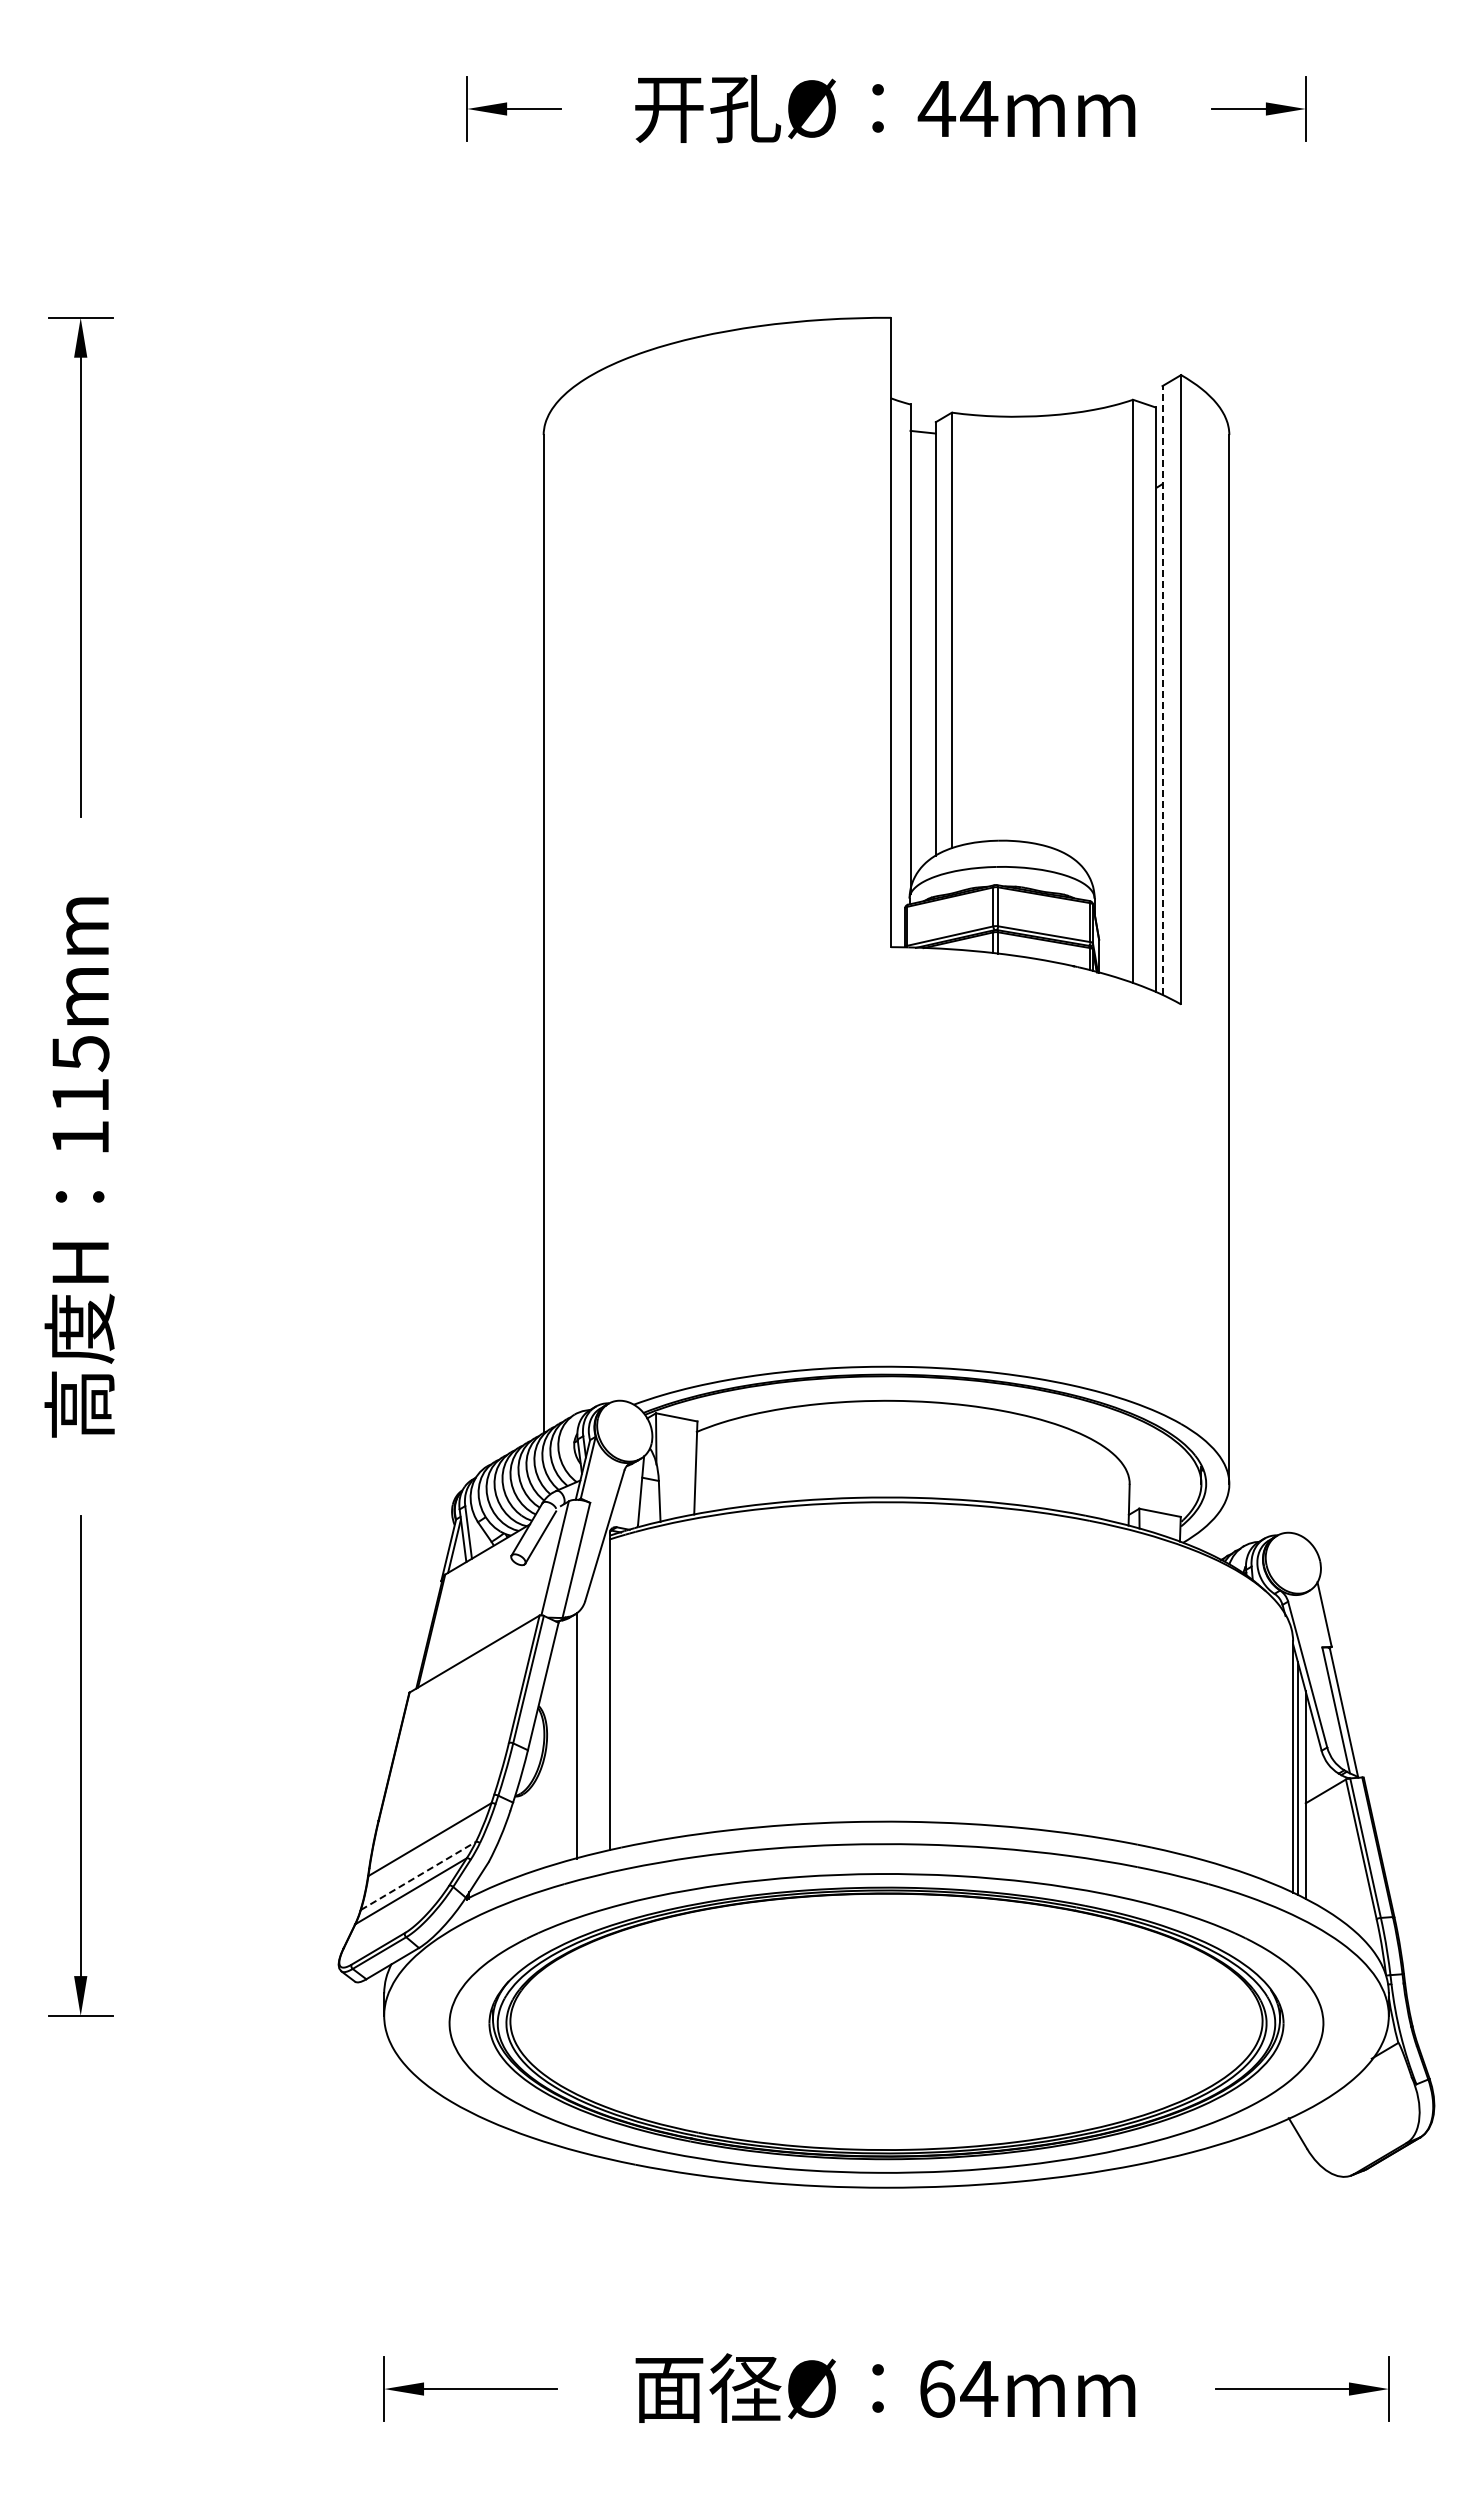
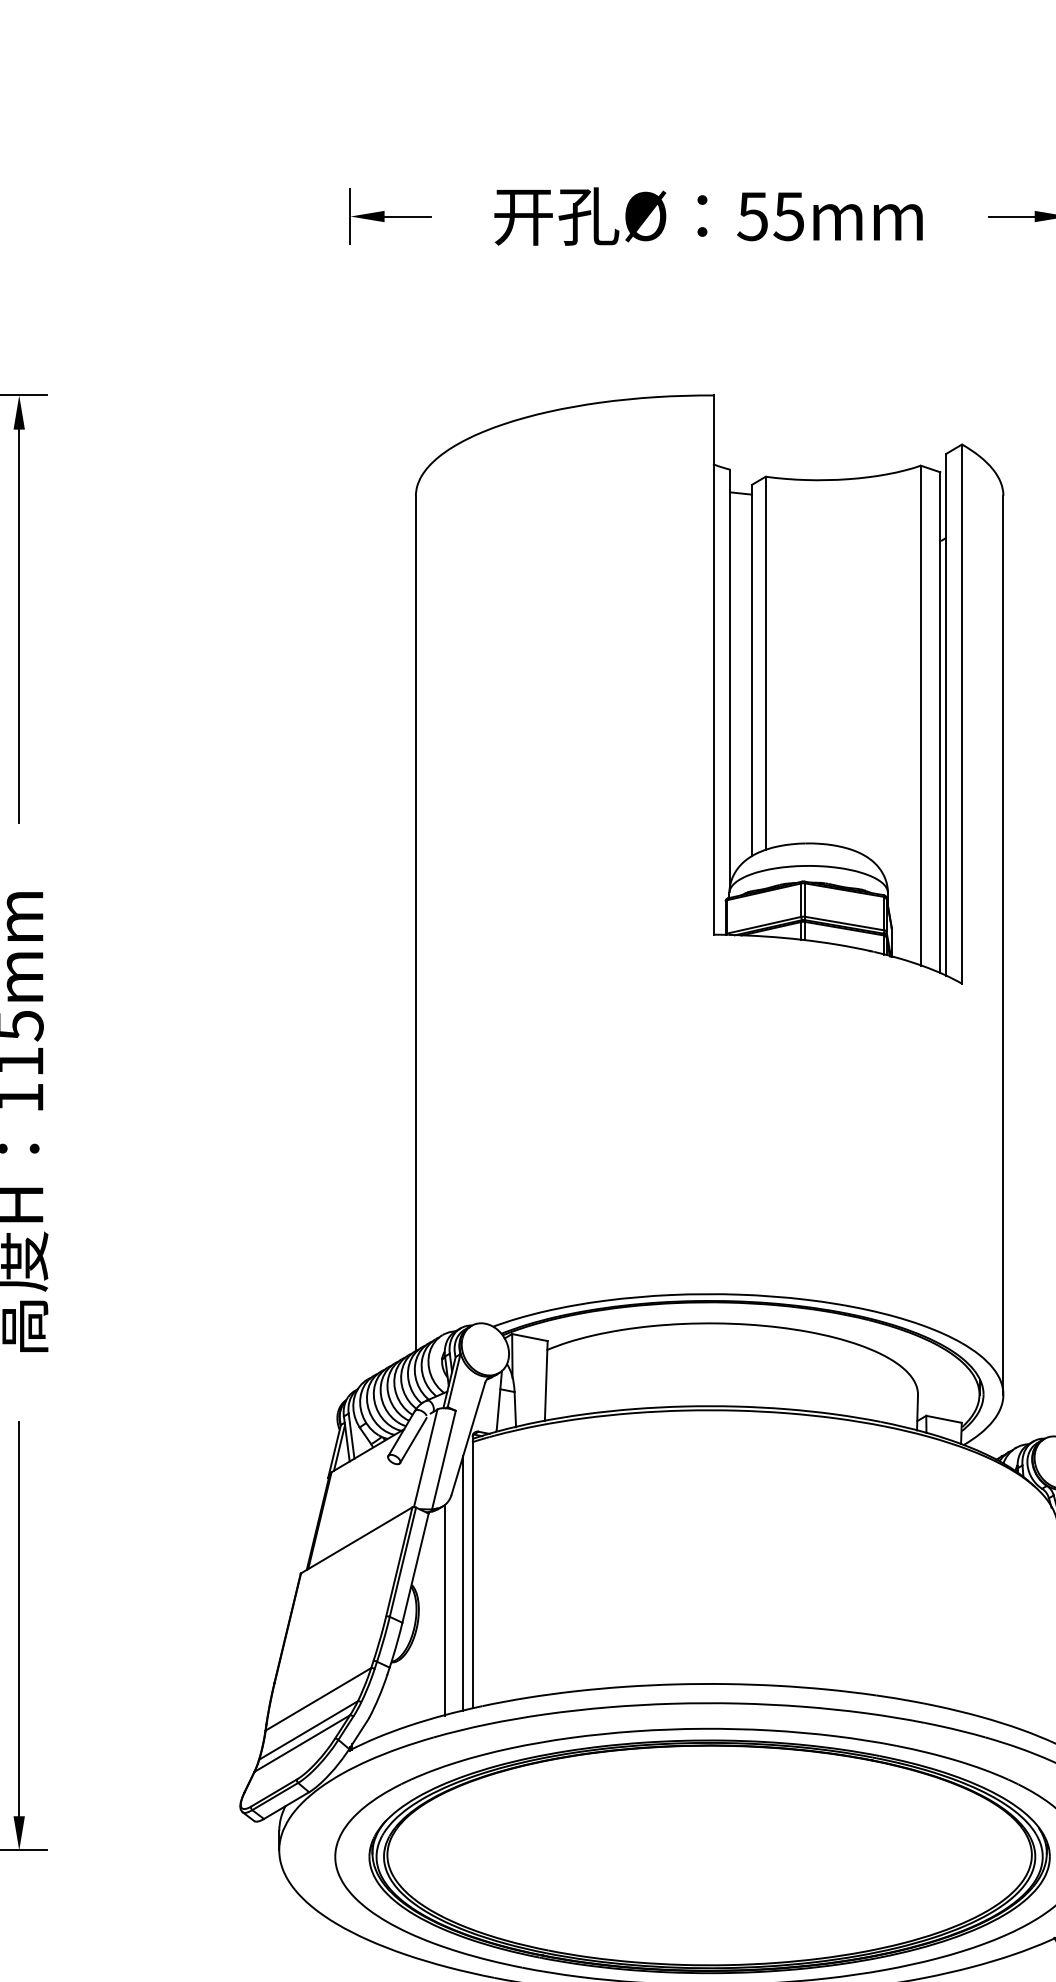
text: (957, 109) -> (770, 216), 44mm -> 55mm
line: (1162, 690) -> (946, 714), dashed -> solid
line: (598, 1704) -> (462, 1583), added
line: (418, 1875) -> (308, 1730), dashed -> solid

